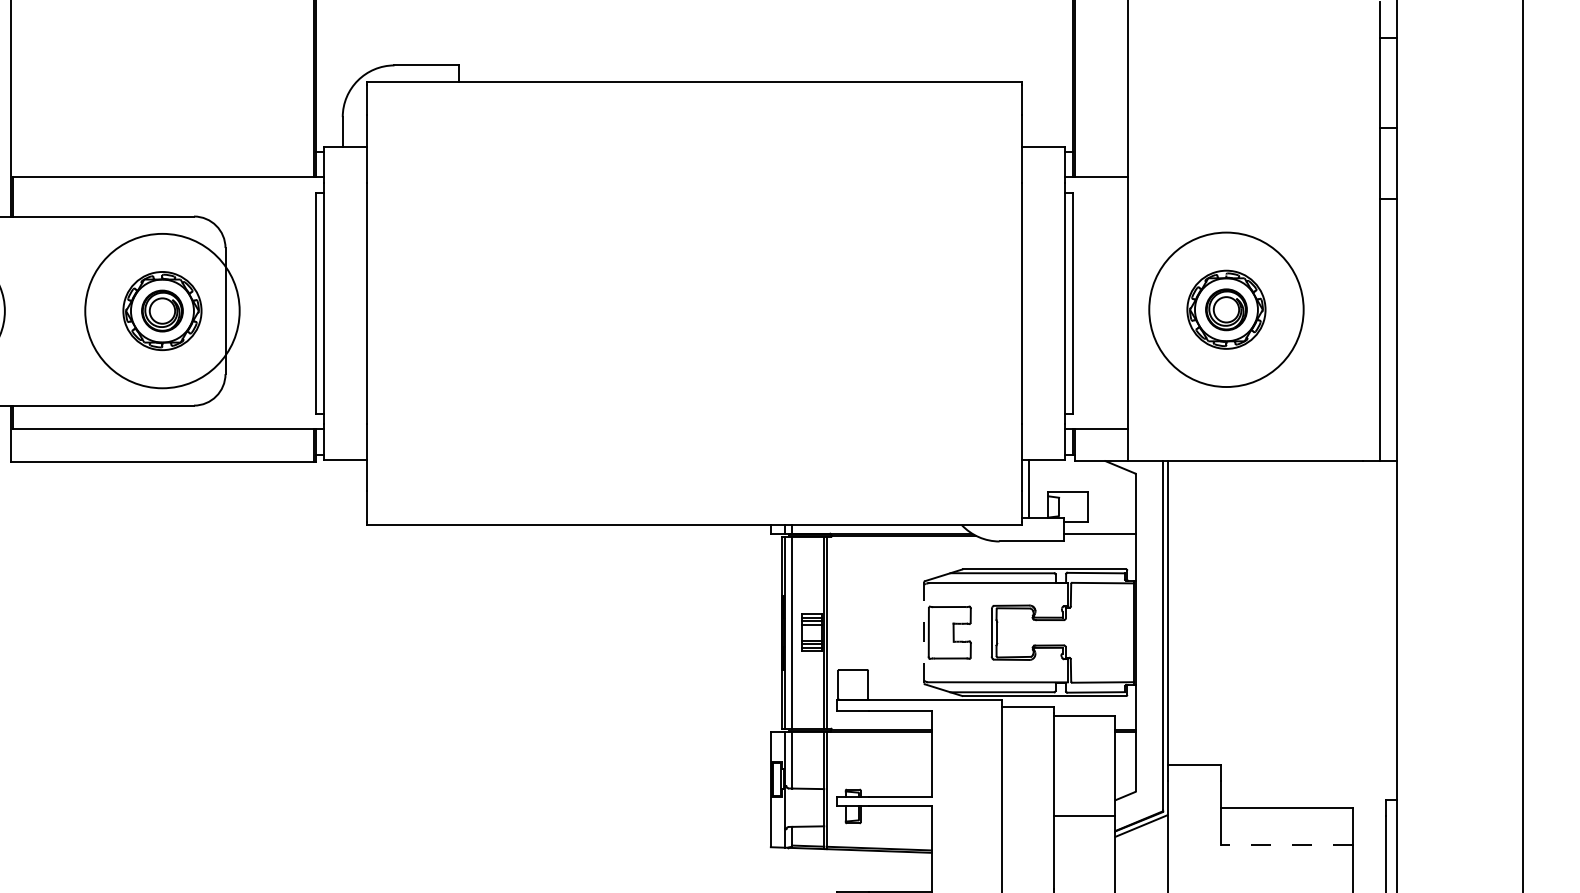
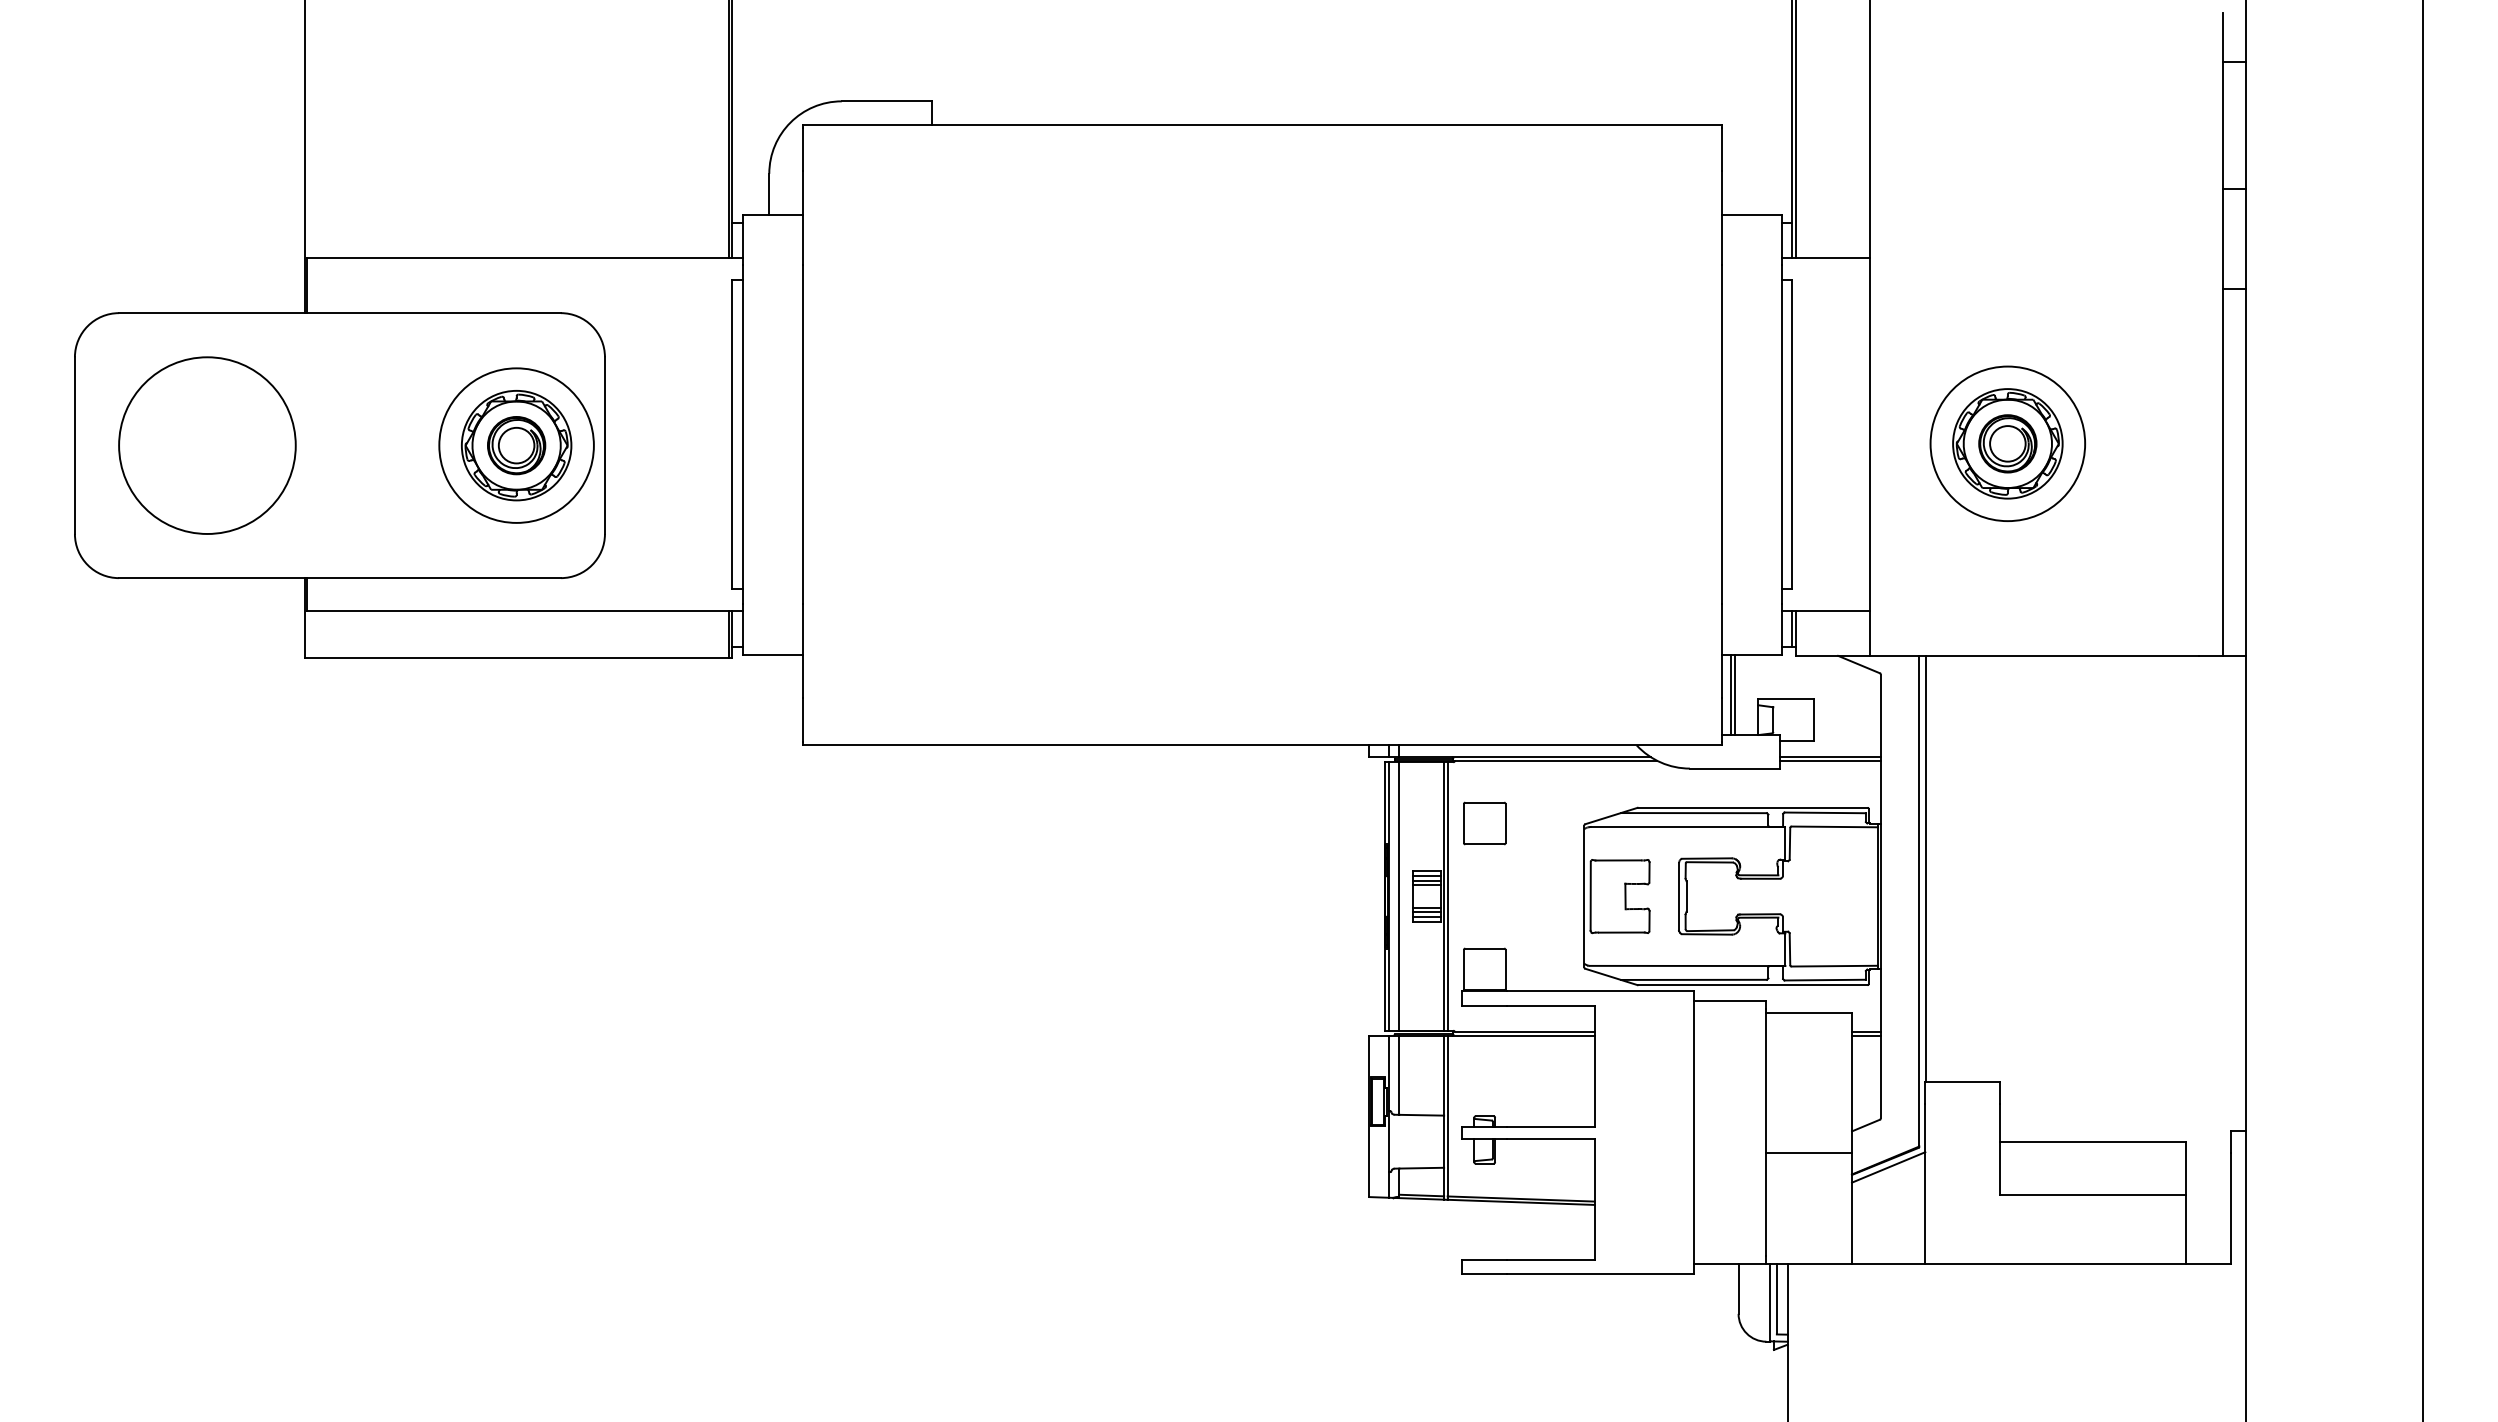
circle: (1226, 309) -> (2007, 443), size x0.71
circle: (162, 310) -> (516, 445), size x0.71
line: (1031, 489) -> (1734, 695), added
line: (1099, 535) -> (1829, 760), added
part: (853, 580) -> (1484, 823), added
line: (924, 632) -> (1584, 896), dashed -> solid
line: (1286, 845) -> (2092, 1194), dashed -> solid

